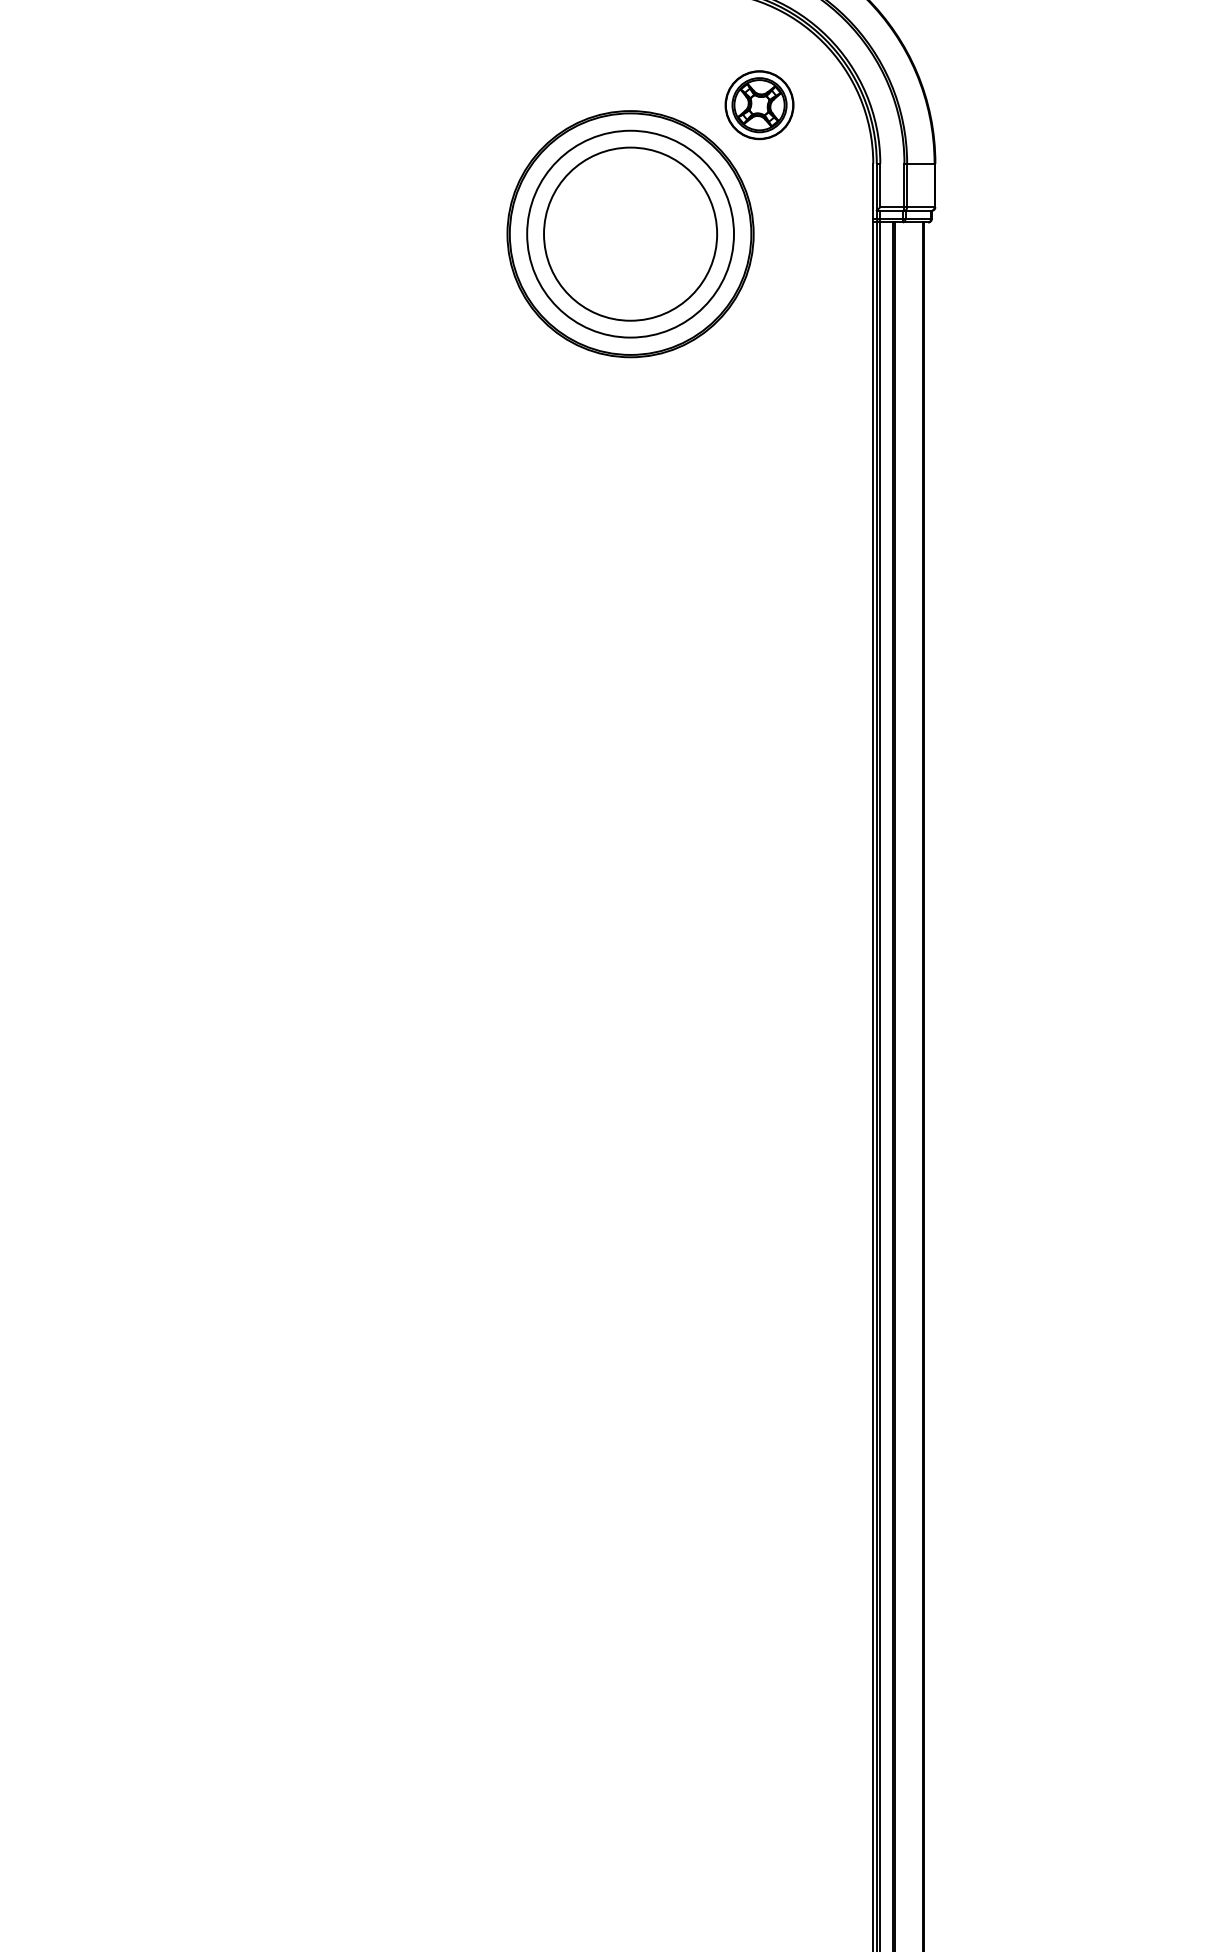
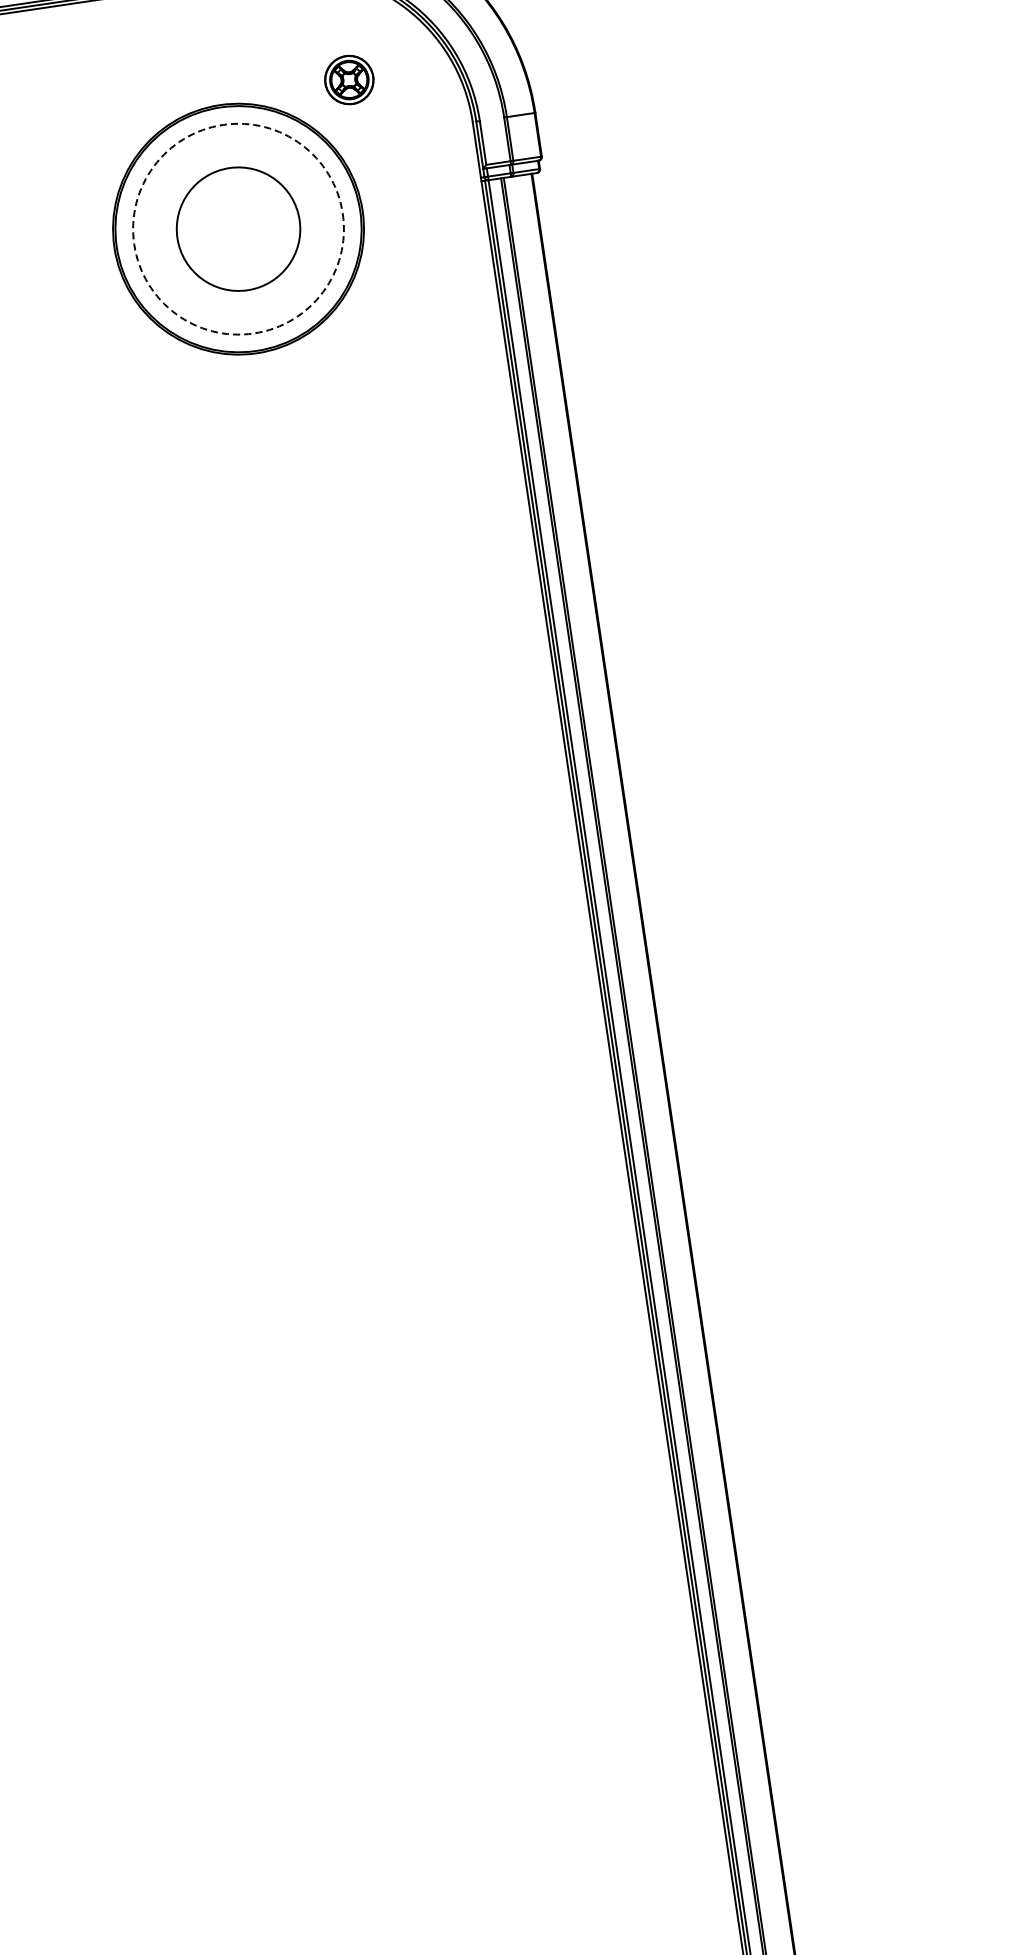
part: (759, 105) -> (349, 80), size x0.7
circle: (630, 233) -> (238, 228), size x0.7
circle: (630, 233) -> (238, 228), solid -> dashed

